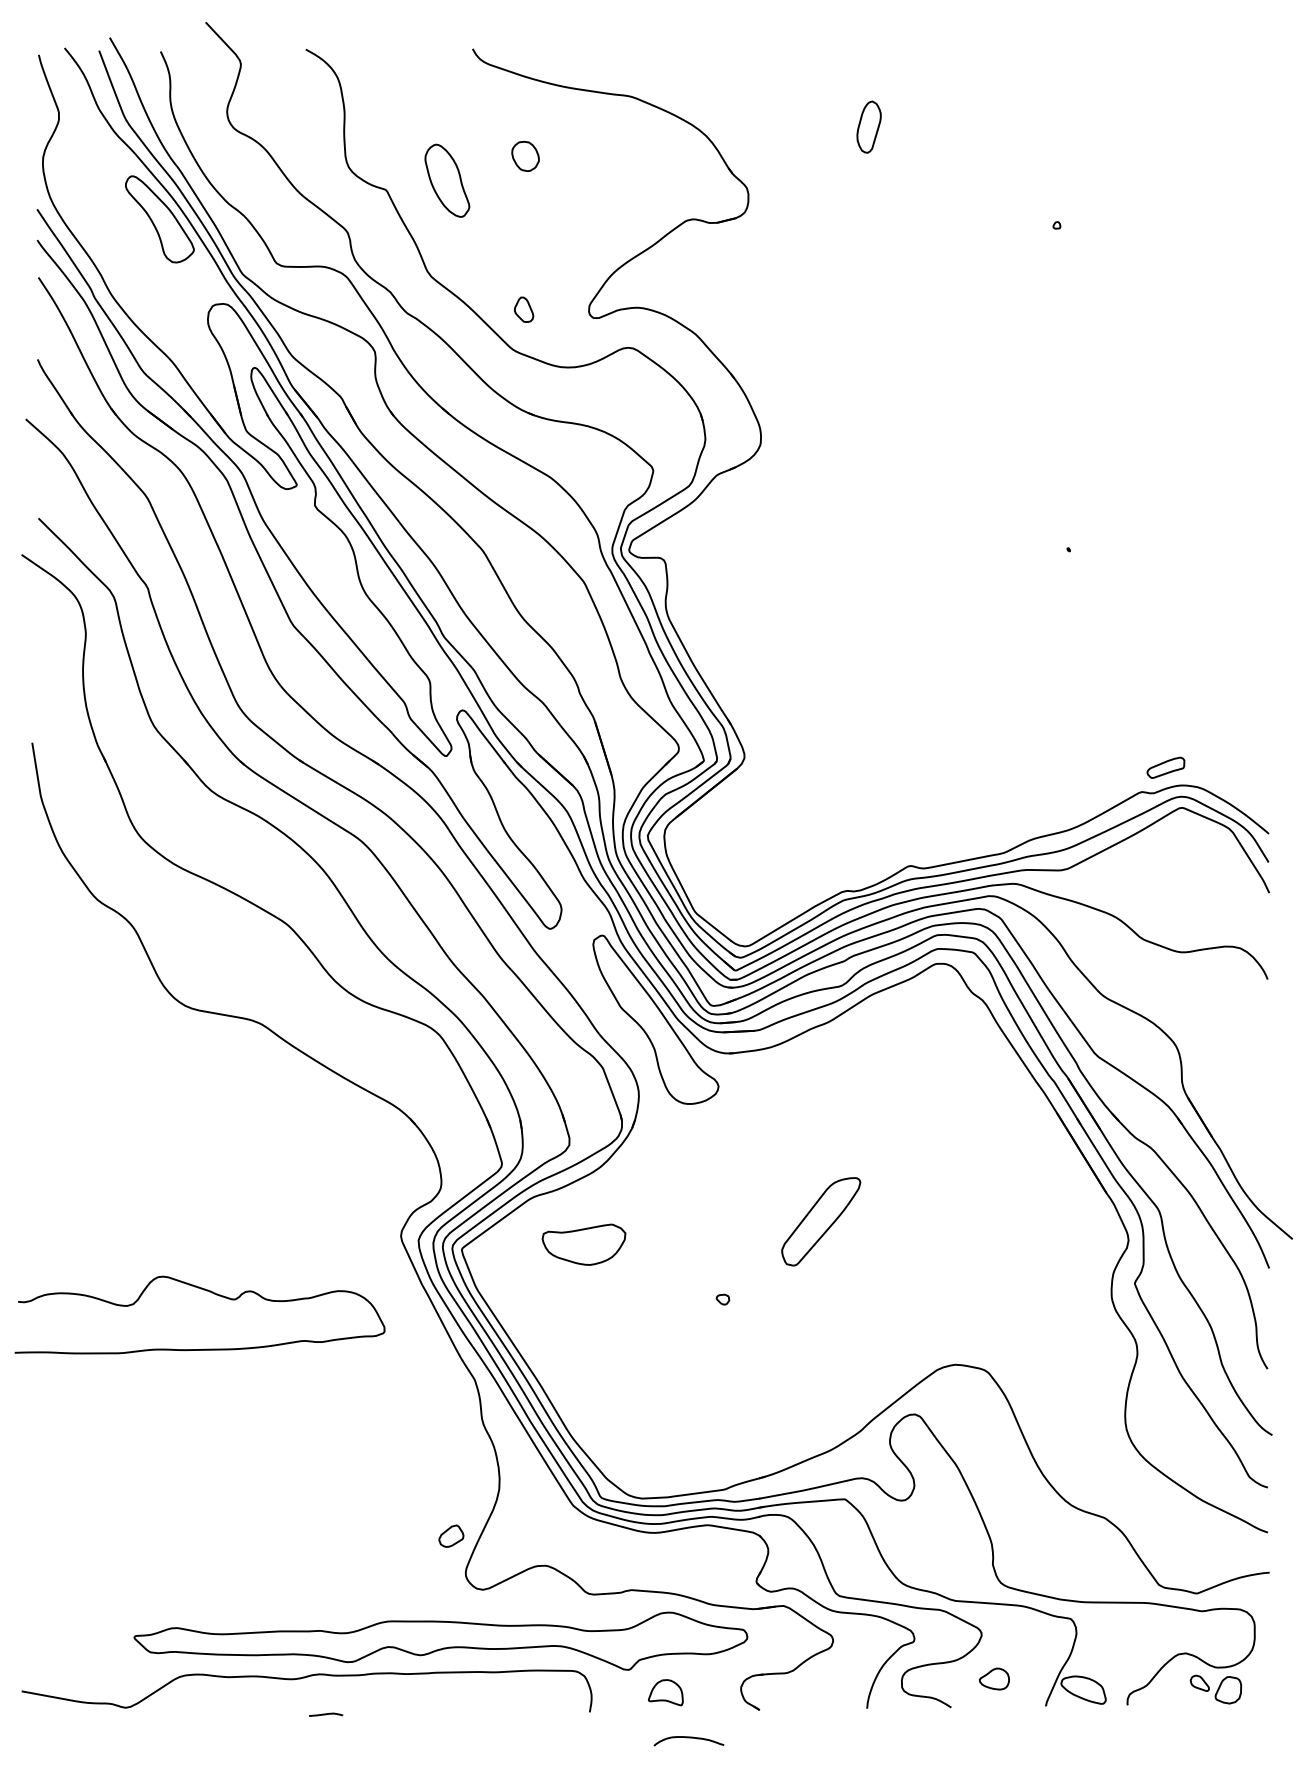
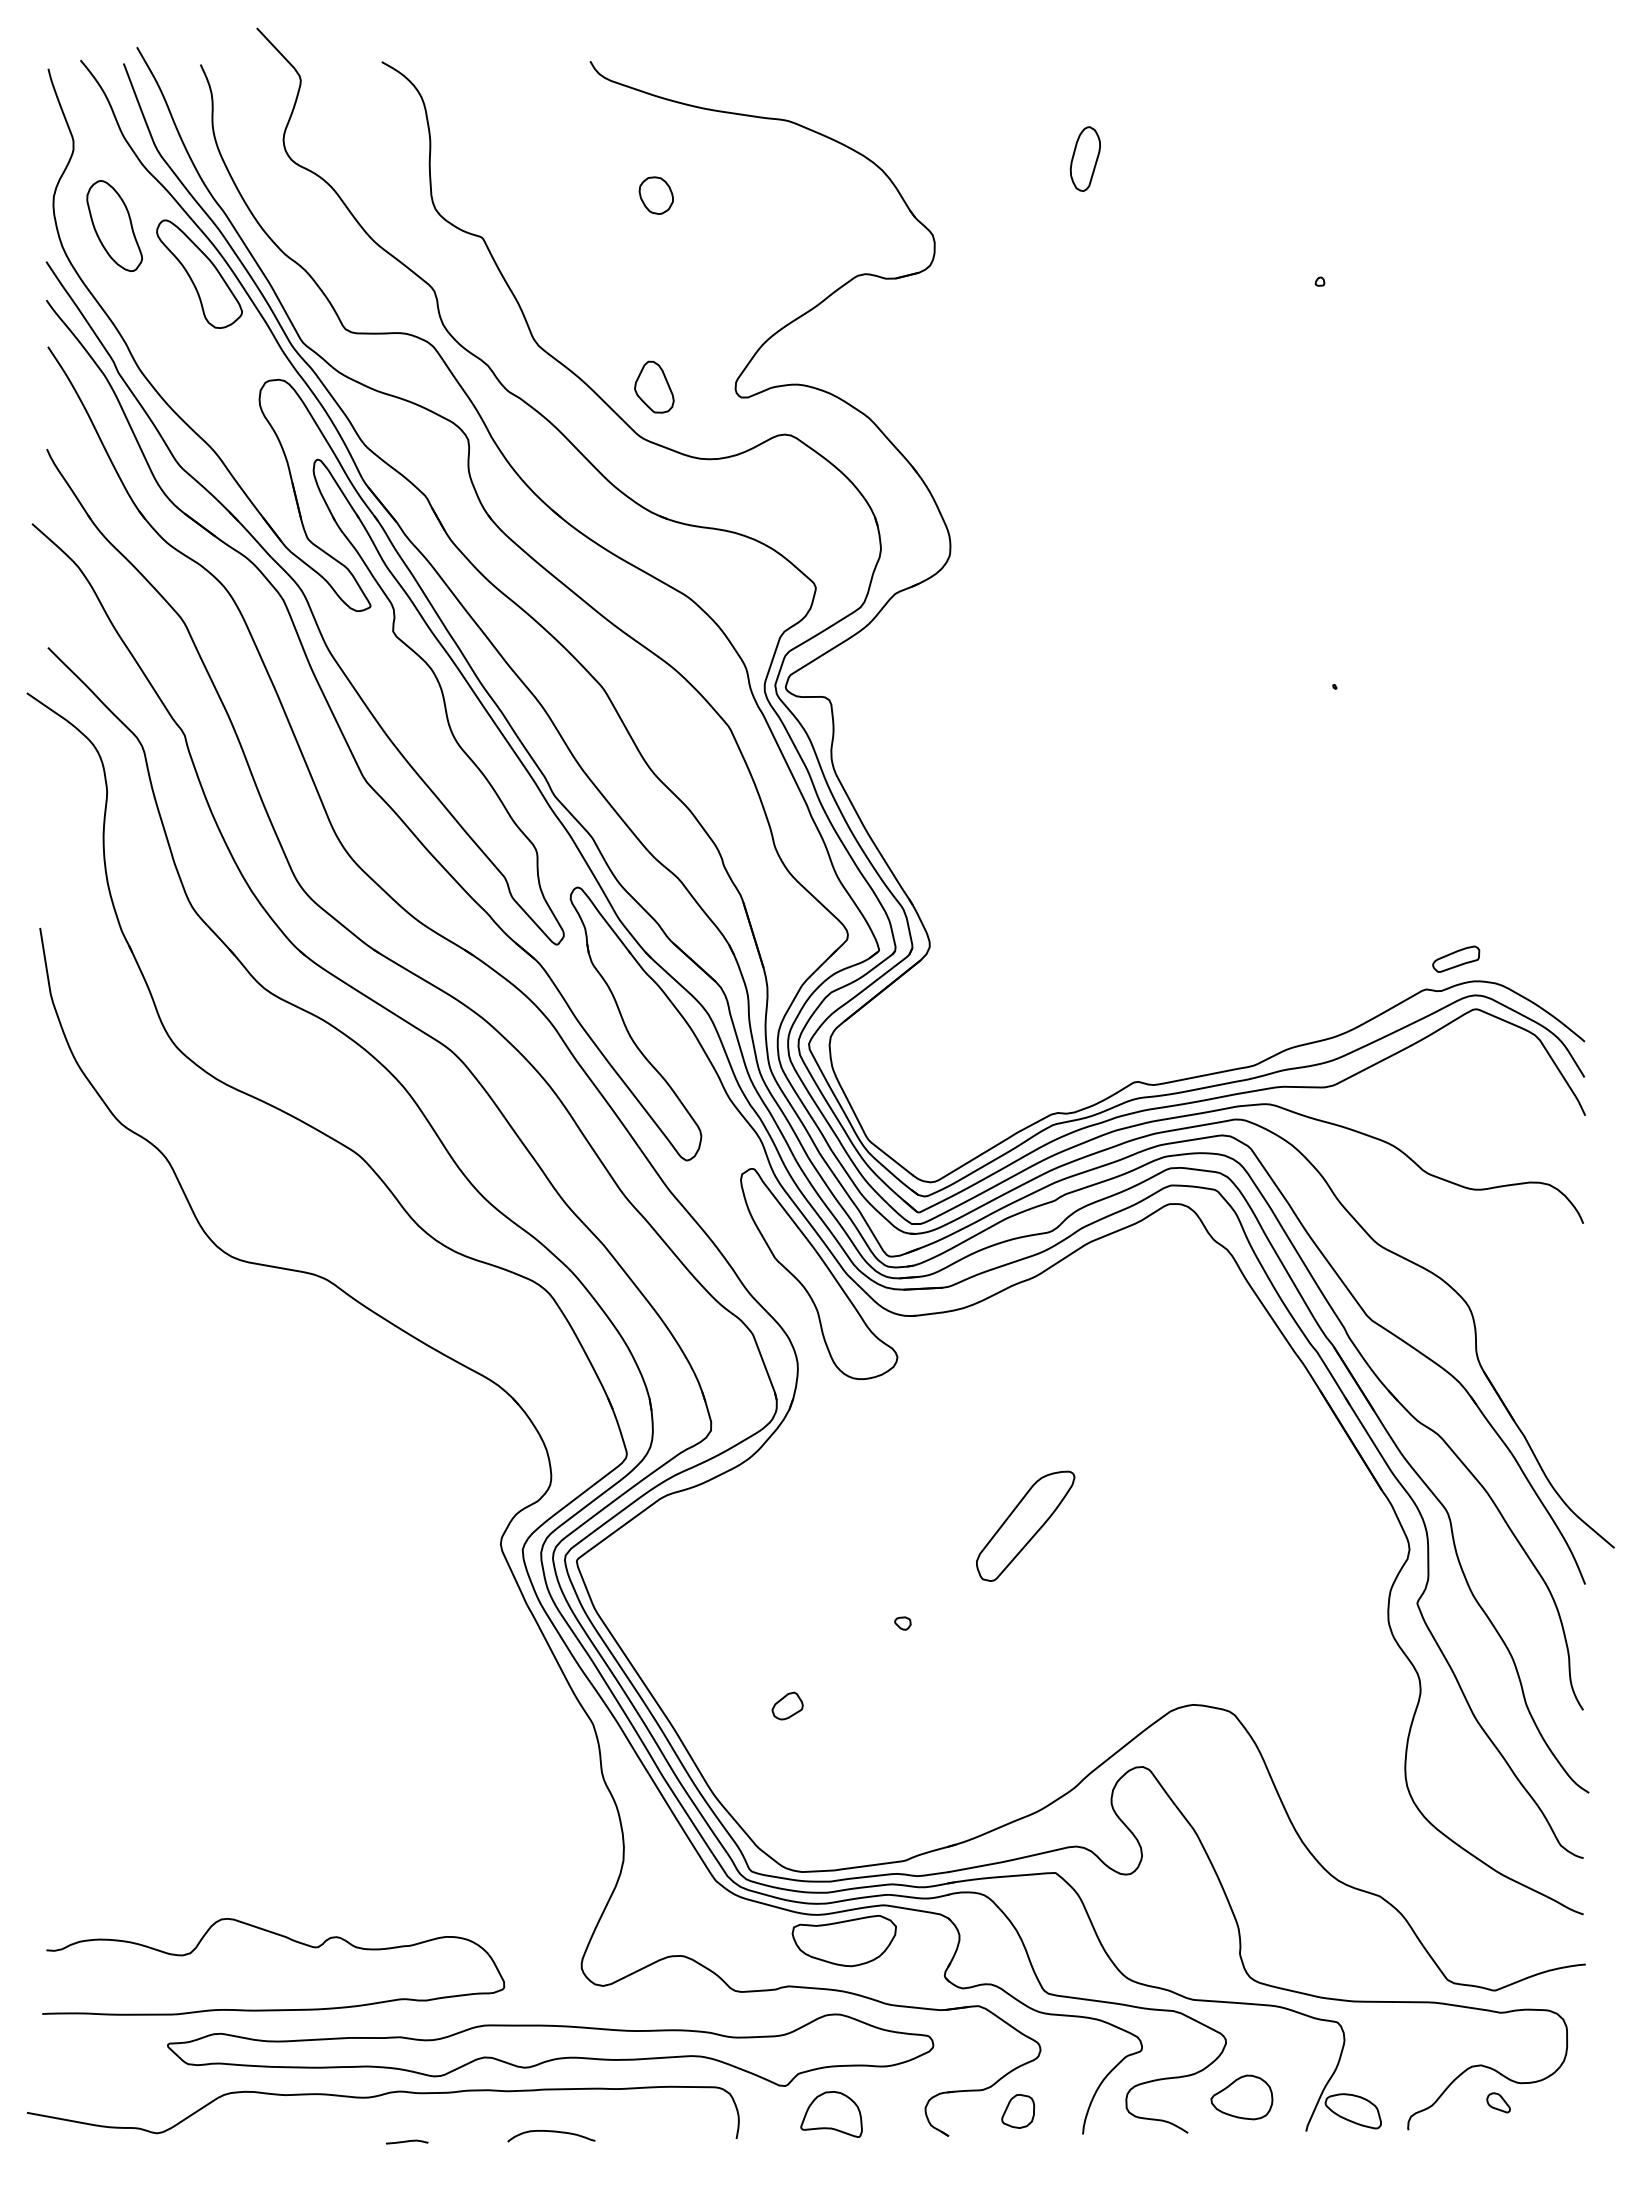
part: (447, 180) -> (114, 225), moved
part: (524, 309) -> (654, 386), size x1.67
part: (583, 1244) -> (843, 1940), moved
curve: (207, 1291) -> (283, 1937), moved
part: (451, 1535) -> (787, 1705), moved
part: (994, 1679) -> (1241, 2097), size x1.67
part: (1228, 1690) -> (1018, 2111), moved
part: (665, 1692) -> (831, 2114), size x1.43
curve: (689, 1738) -> (551, 2132), moved

